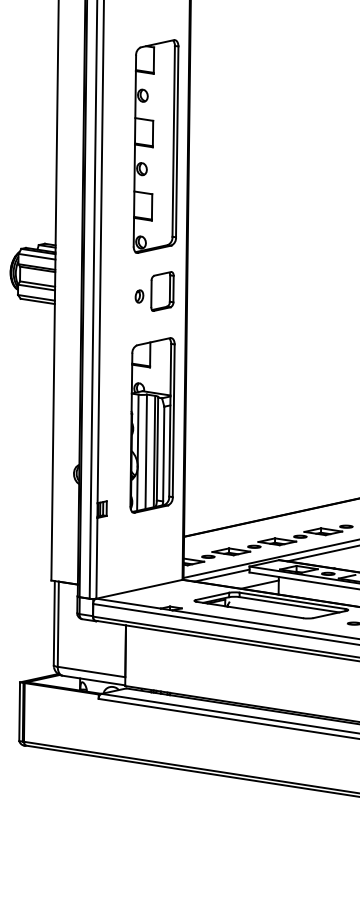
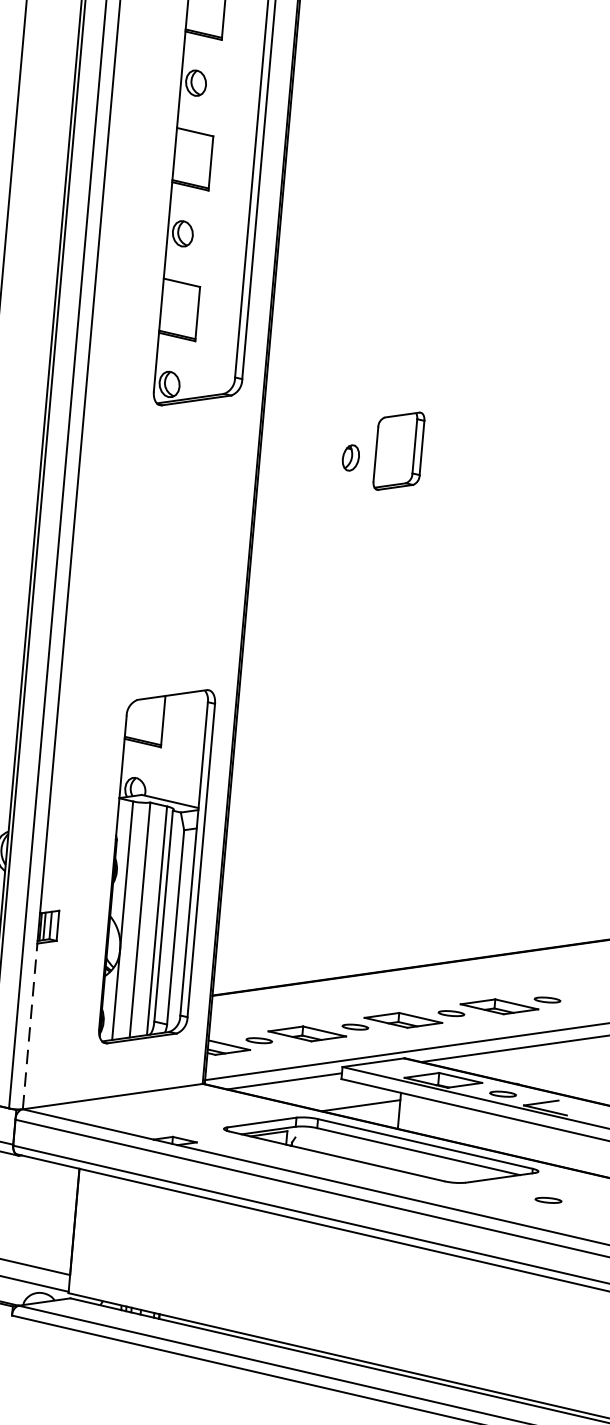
part: (154, 291) -> (382, 450), moved
part: (152, 425) -> (156, 866), moved
line: (96, 557) -> (29, 1024), solid -> dashed

